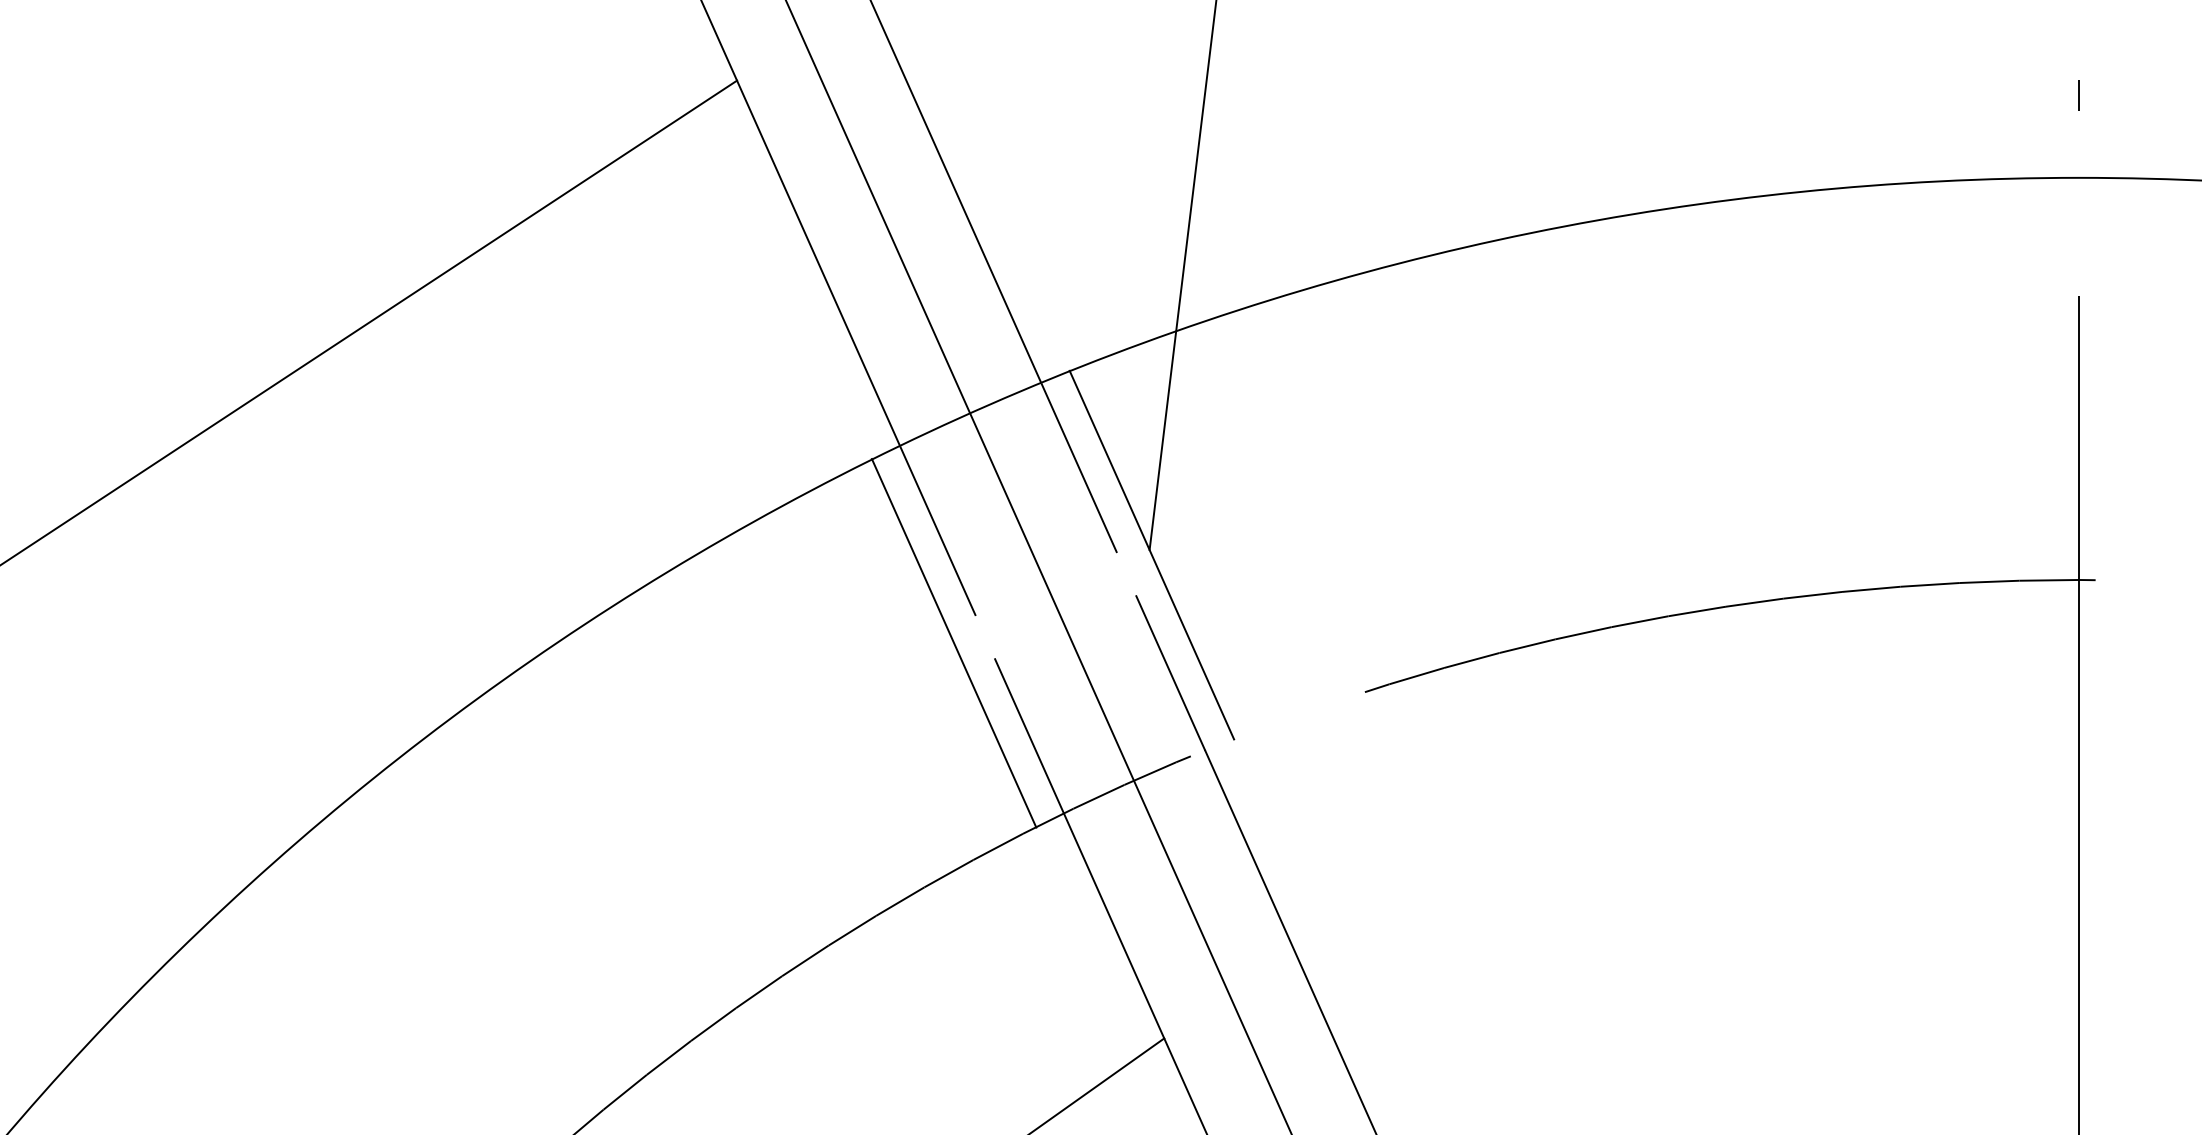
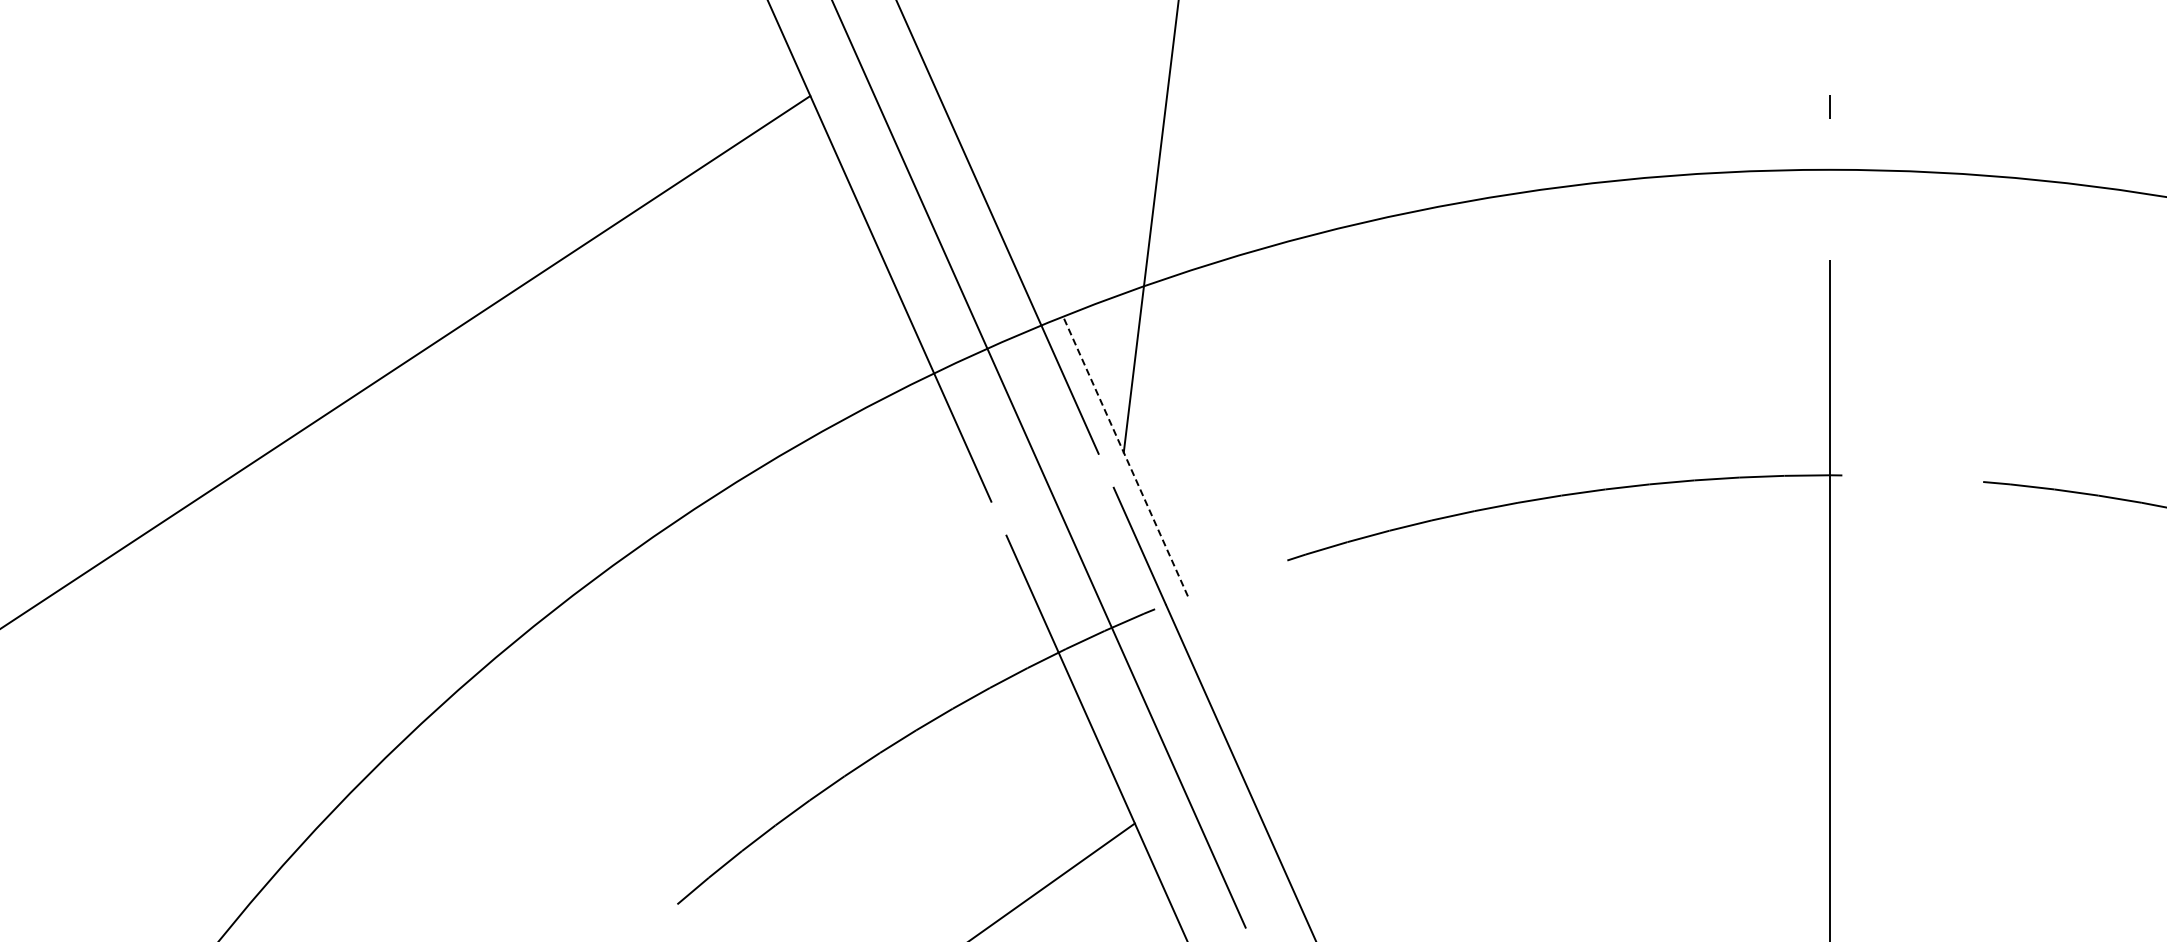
line: (1151, 553) -> (1125, 455), solid -> dashed
line: (953, 643) -> (974, 523), removed

